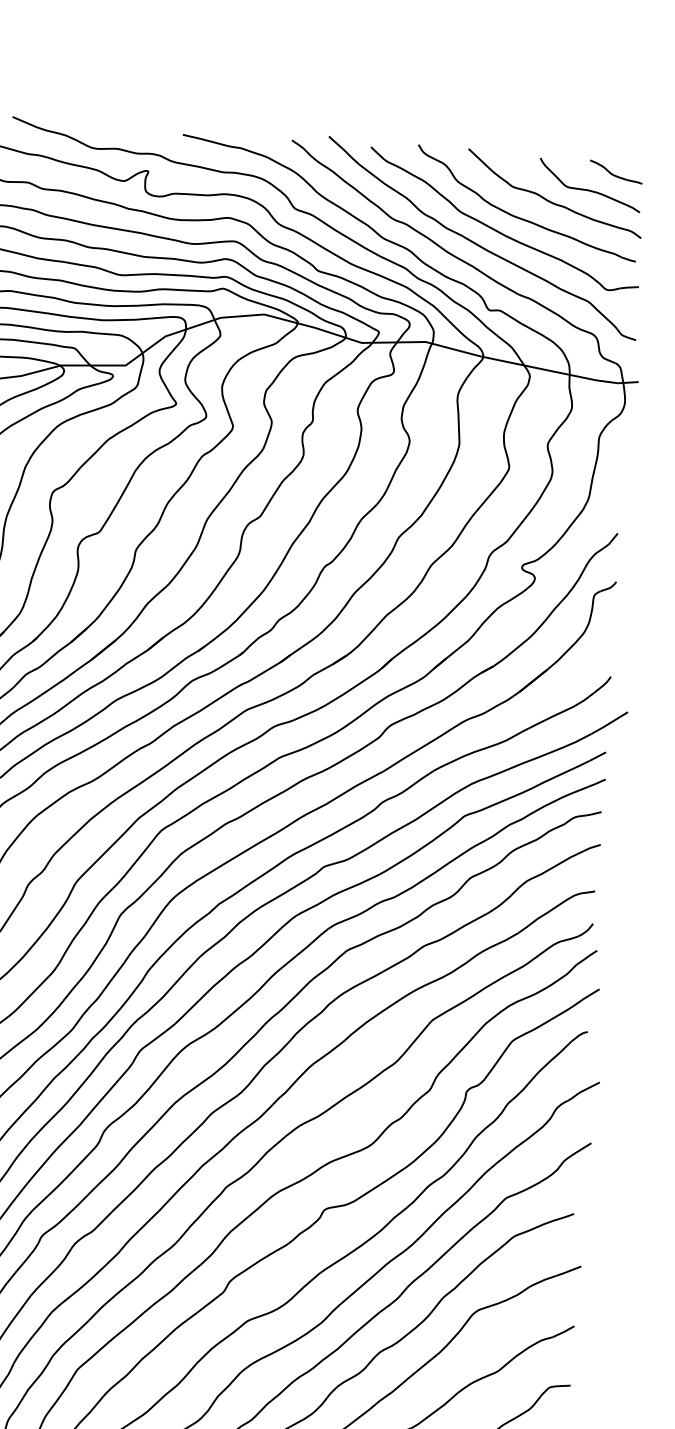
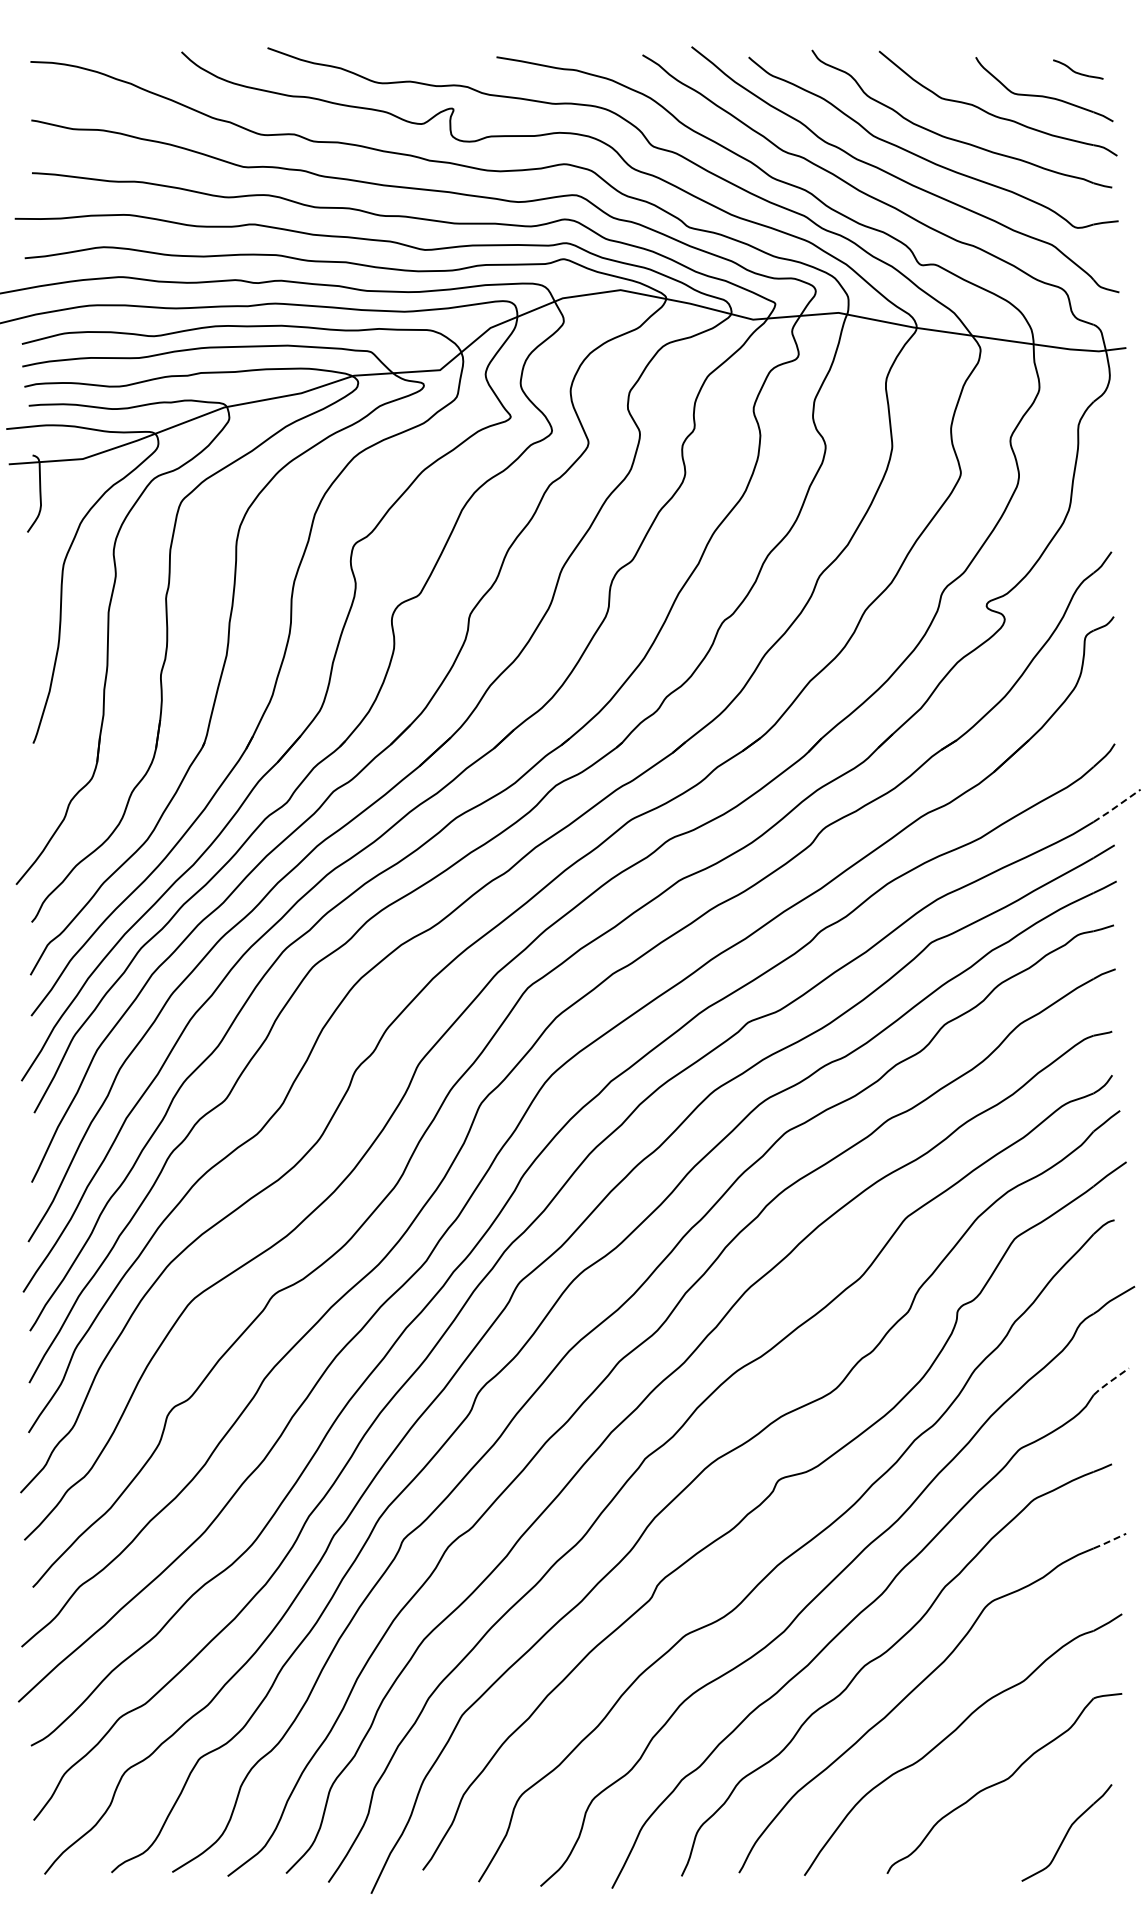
part: (616, 172) -> (1078, 69), size x0.7
line: (609, 723) -> (1116, 806), solid -> dashed
line: (577, 1152) -> (1110, 1381), solid -> dashed
line: (568, 1271) -> (1109, 1541), solid -> dashed

